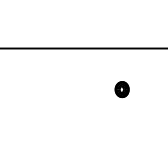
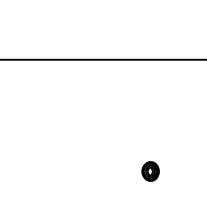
part: (122, 89) -> (150, 171), moved

